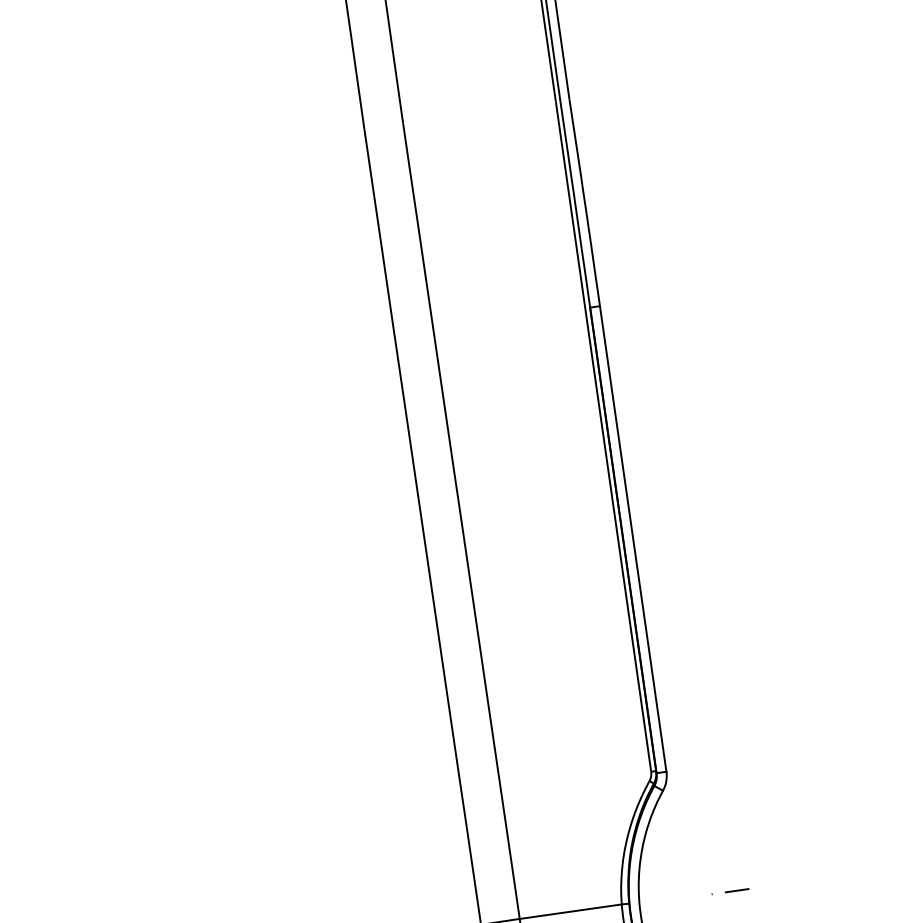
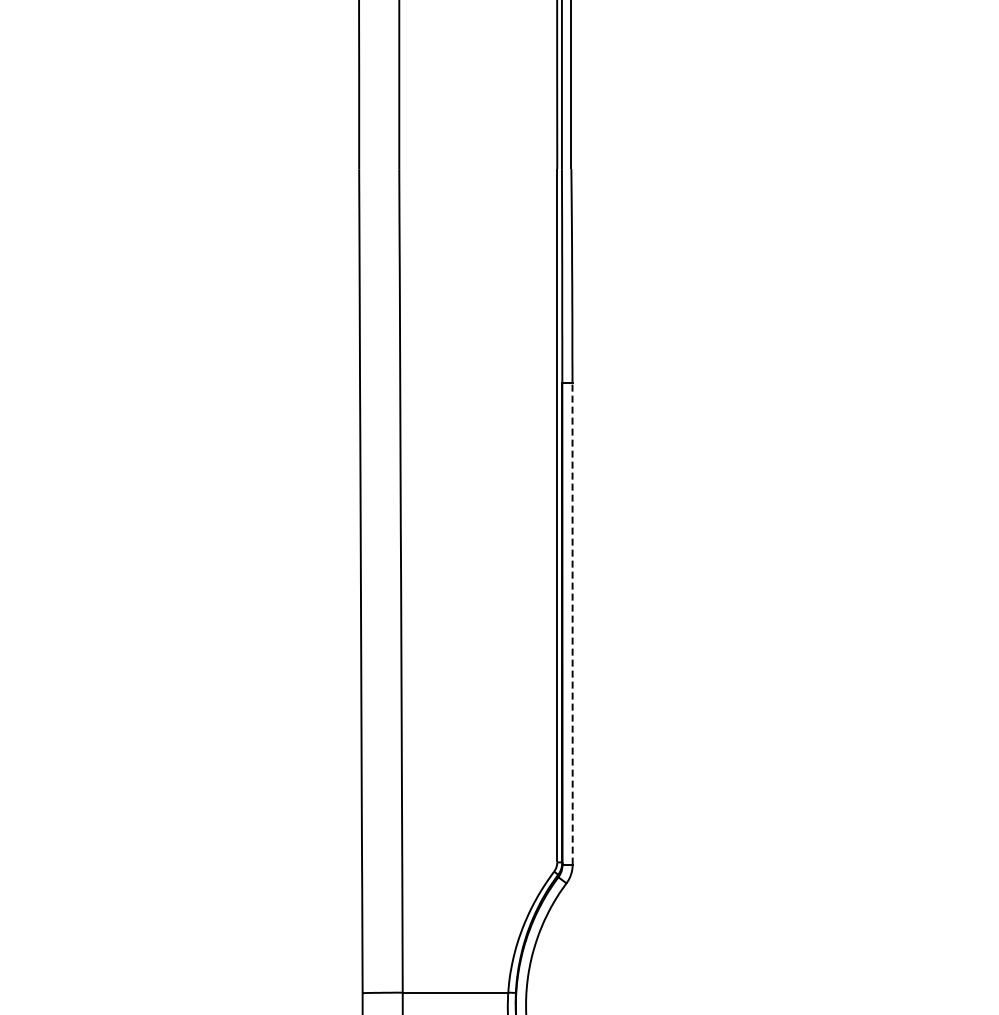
line: (633, 538) -> (572, 623), solid -> dashed
line: (730, 890) -> (620, 994), removed

